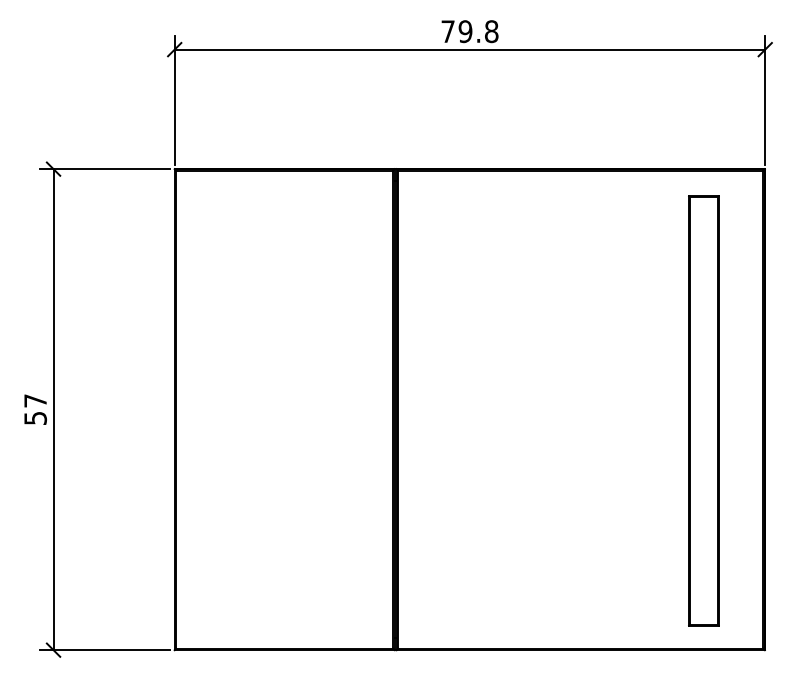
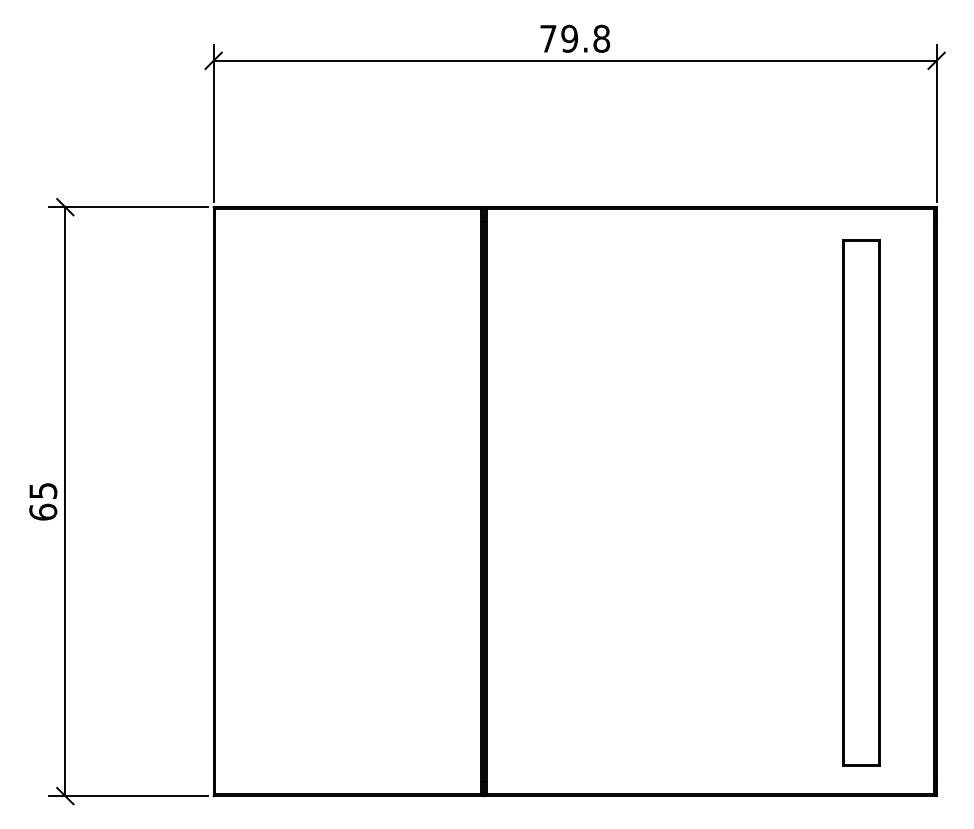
text: (35, 409) -> (43, 501), 57 -> 65

